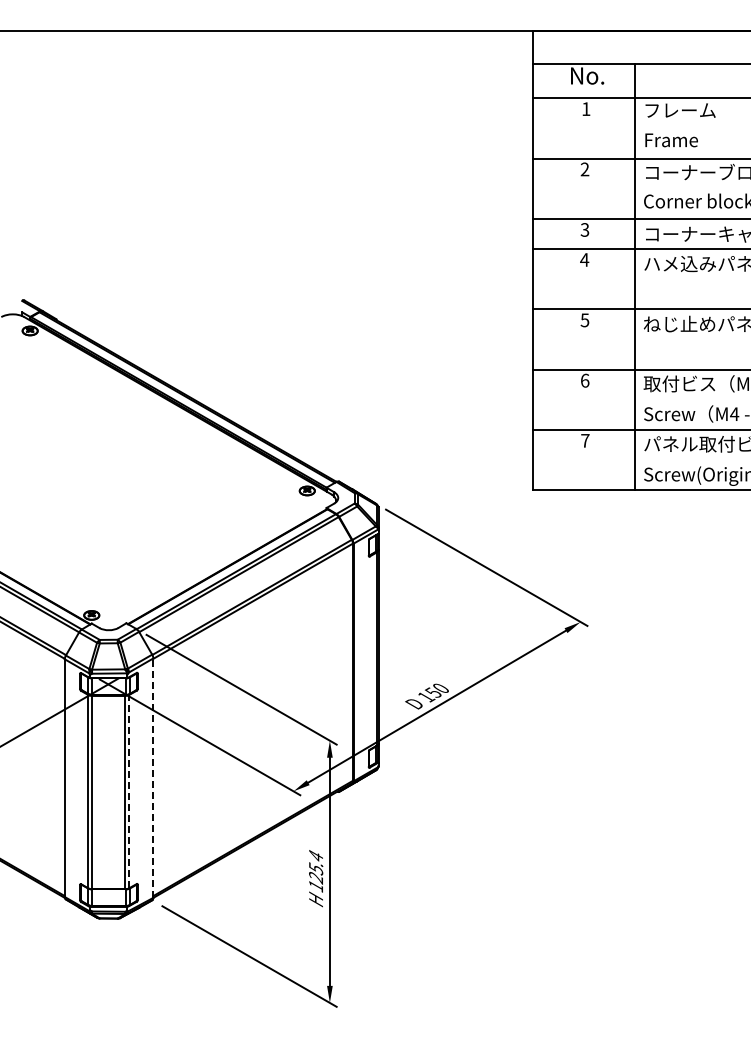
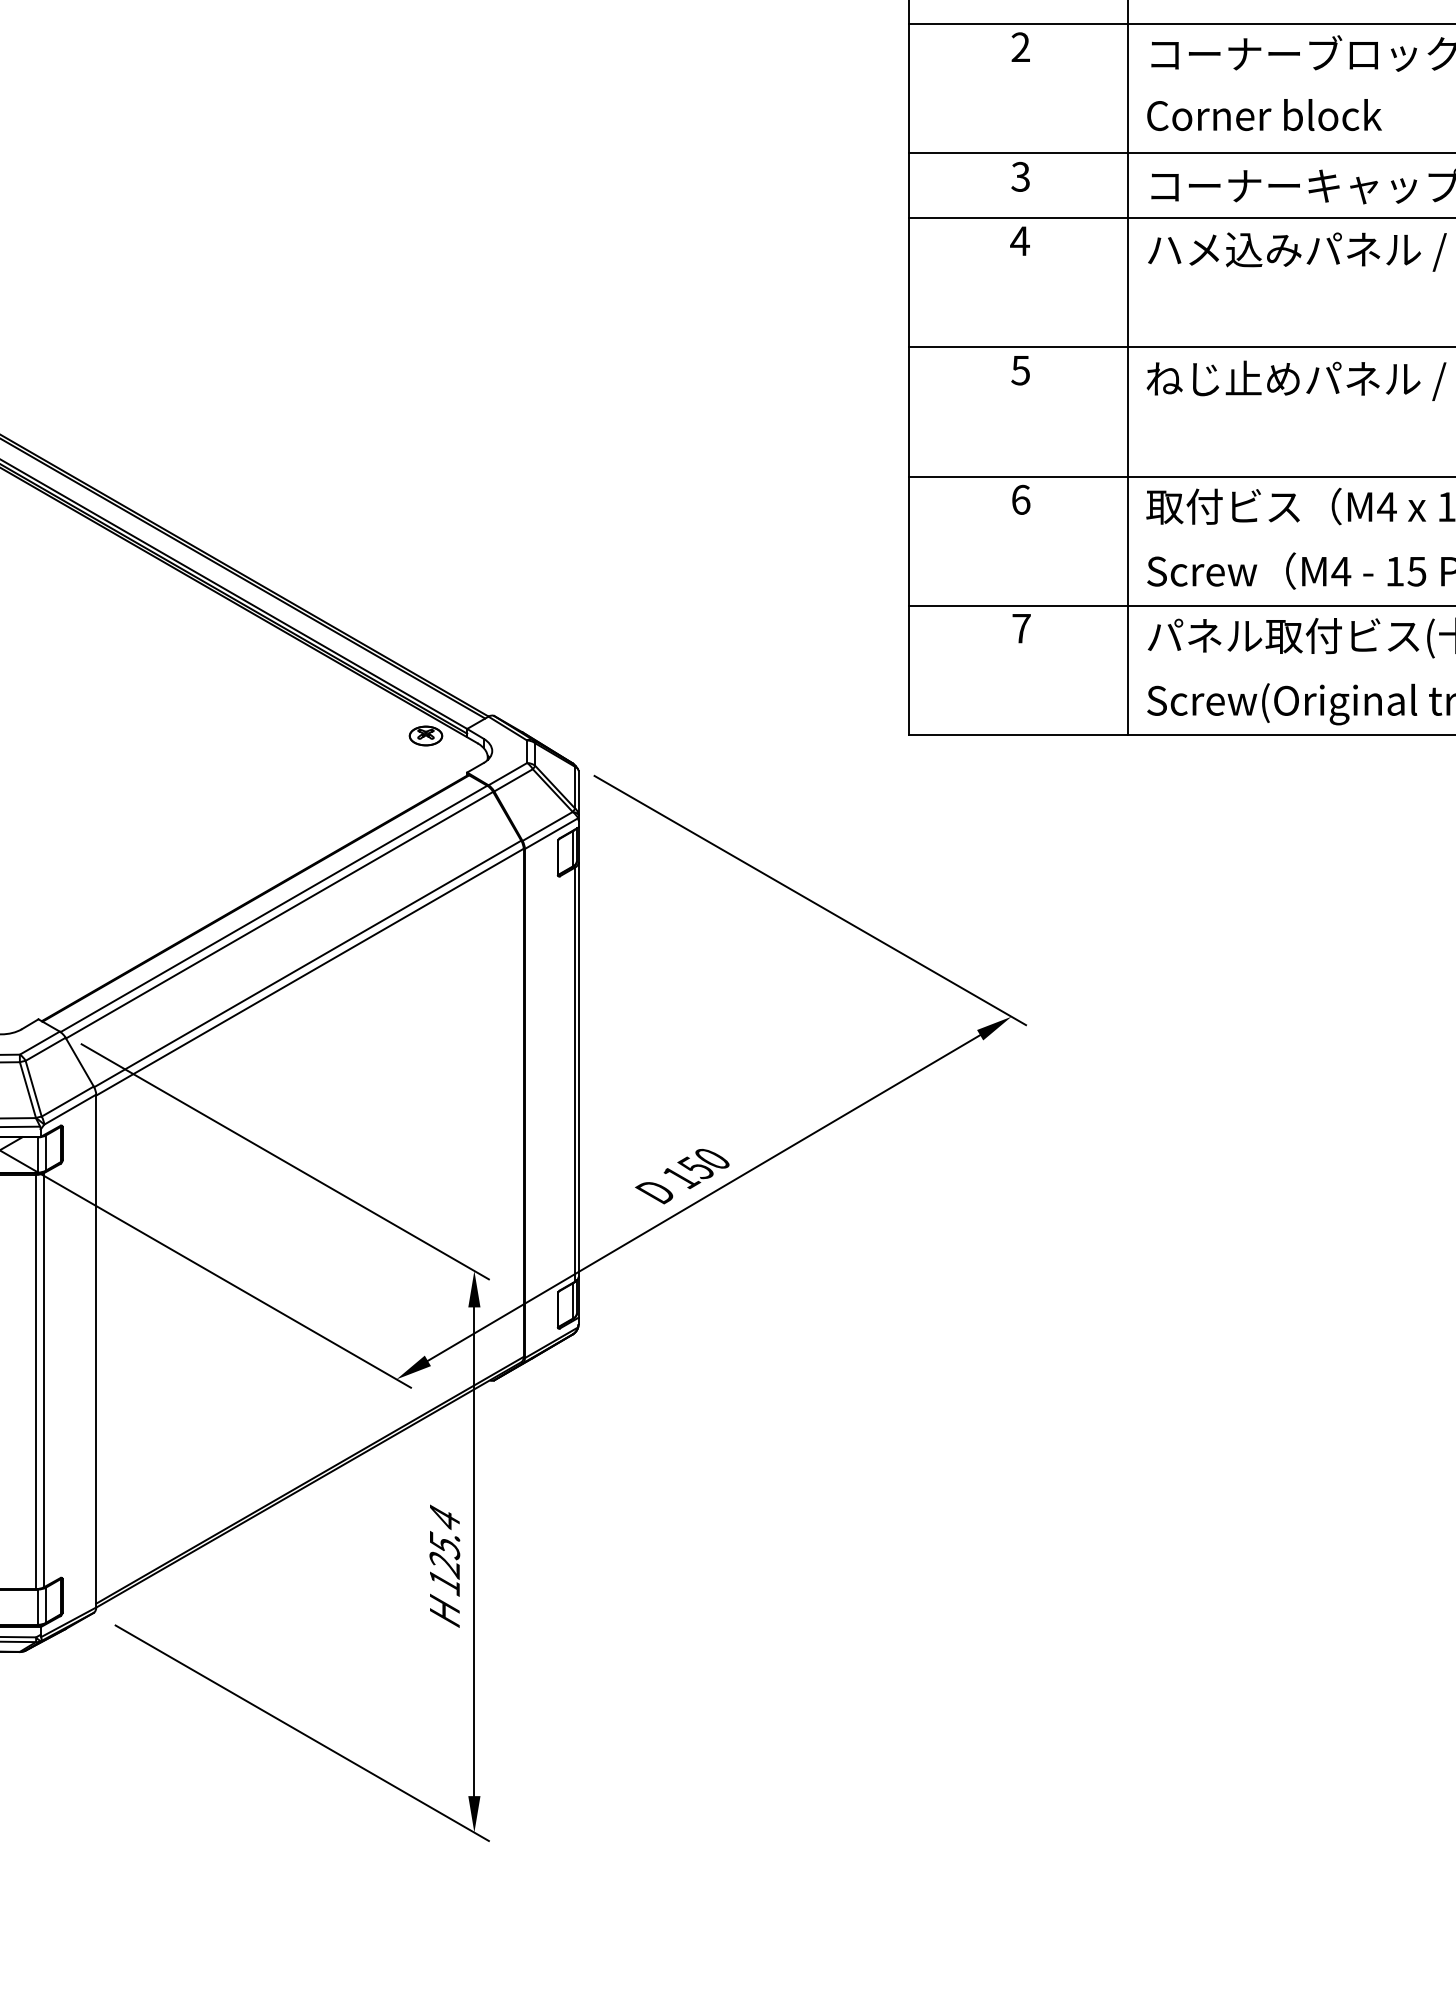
line: (153, 778) -> (96, 1351), dashed -> solid
line: (129, 791) -> (45, 1379), dashed -> solid

